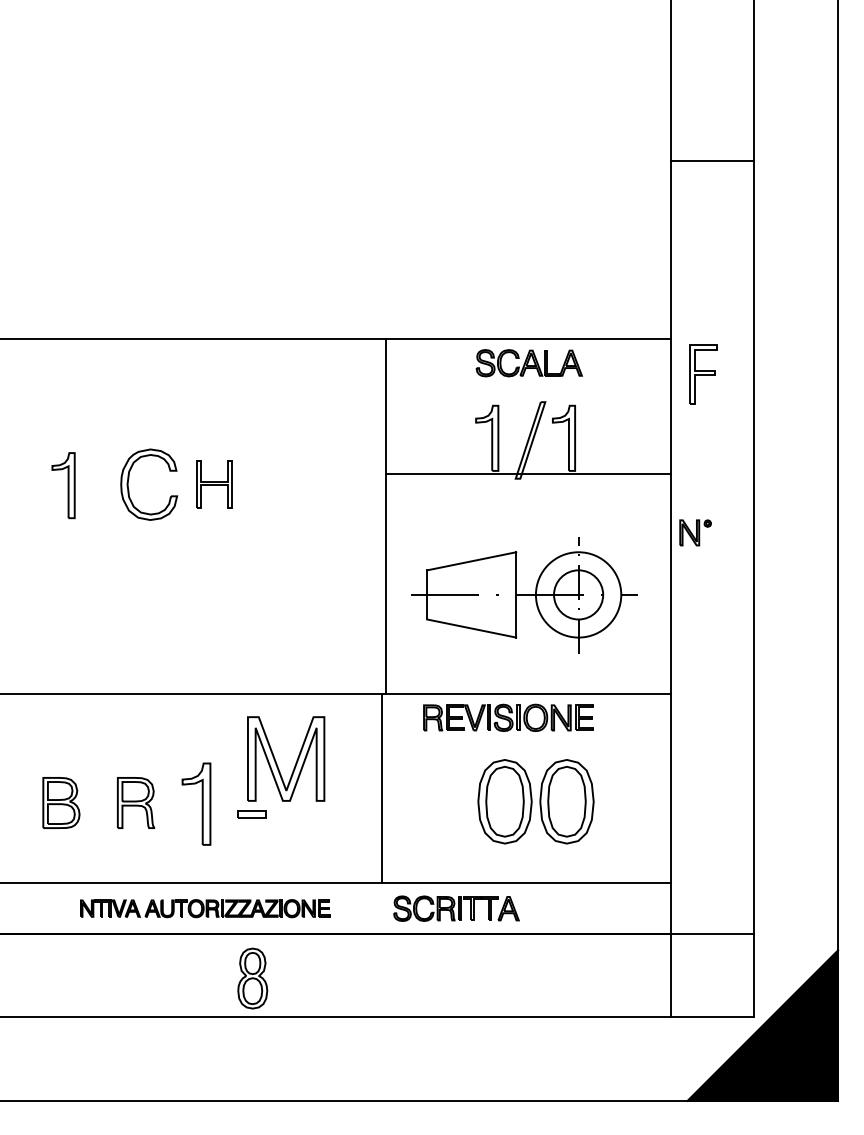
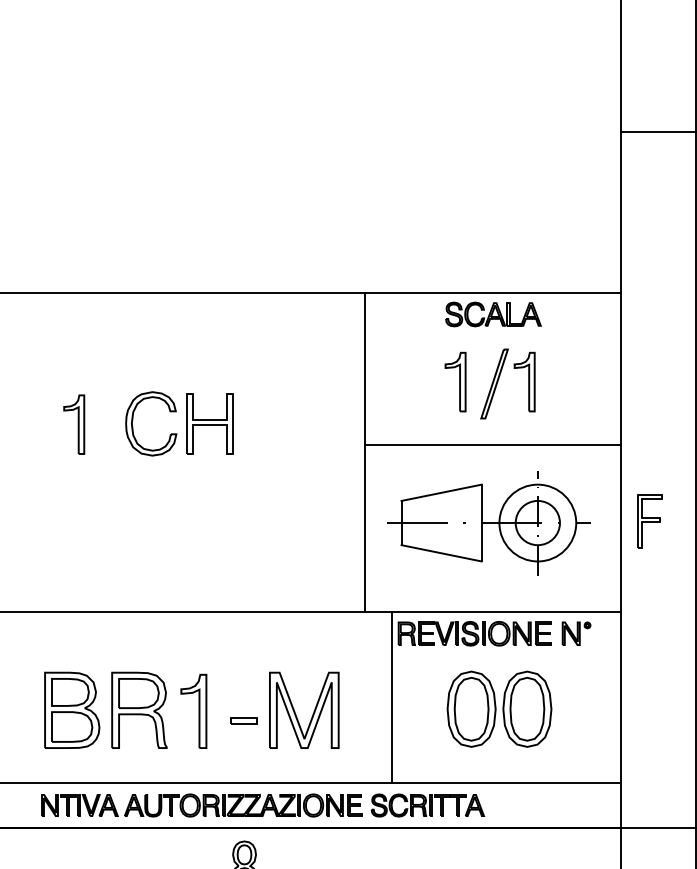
part: (703, 374) -> (650, 521), moved
line: (528, 474) -> (492, 445), moved
part: (214, 484) -> (210, 423), size x1.43
part: (695, 532) -> (576, 633), moved
part: (295, 762) -> (312, 713), moved
line: (382, 788) -> (391, 697), moved
part: (61, 802) -> (72, 709), size x1.67
part: (135, 802) -> (138, 709), size x1.67
part: (204, 908) -> (201, 805), size x1.43

